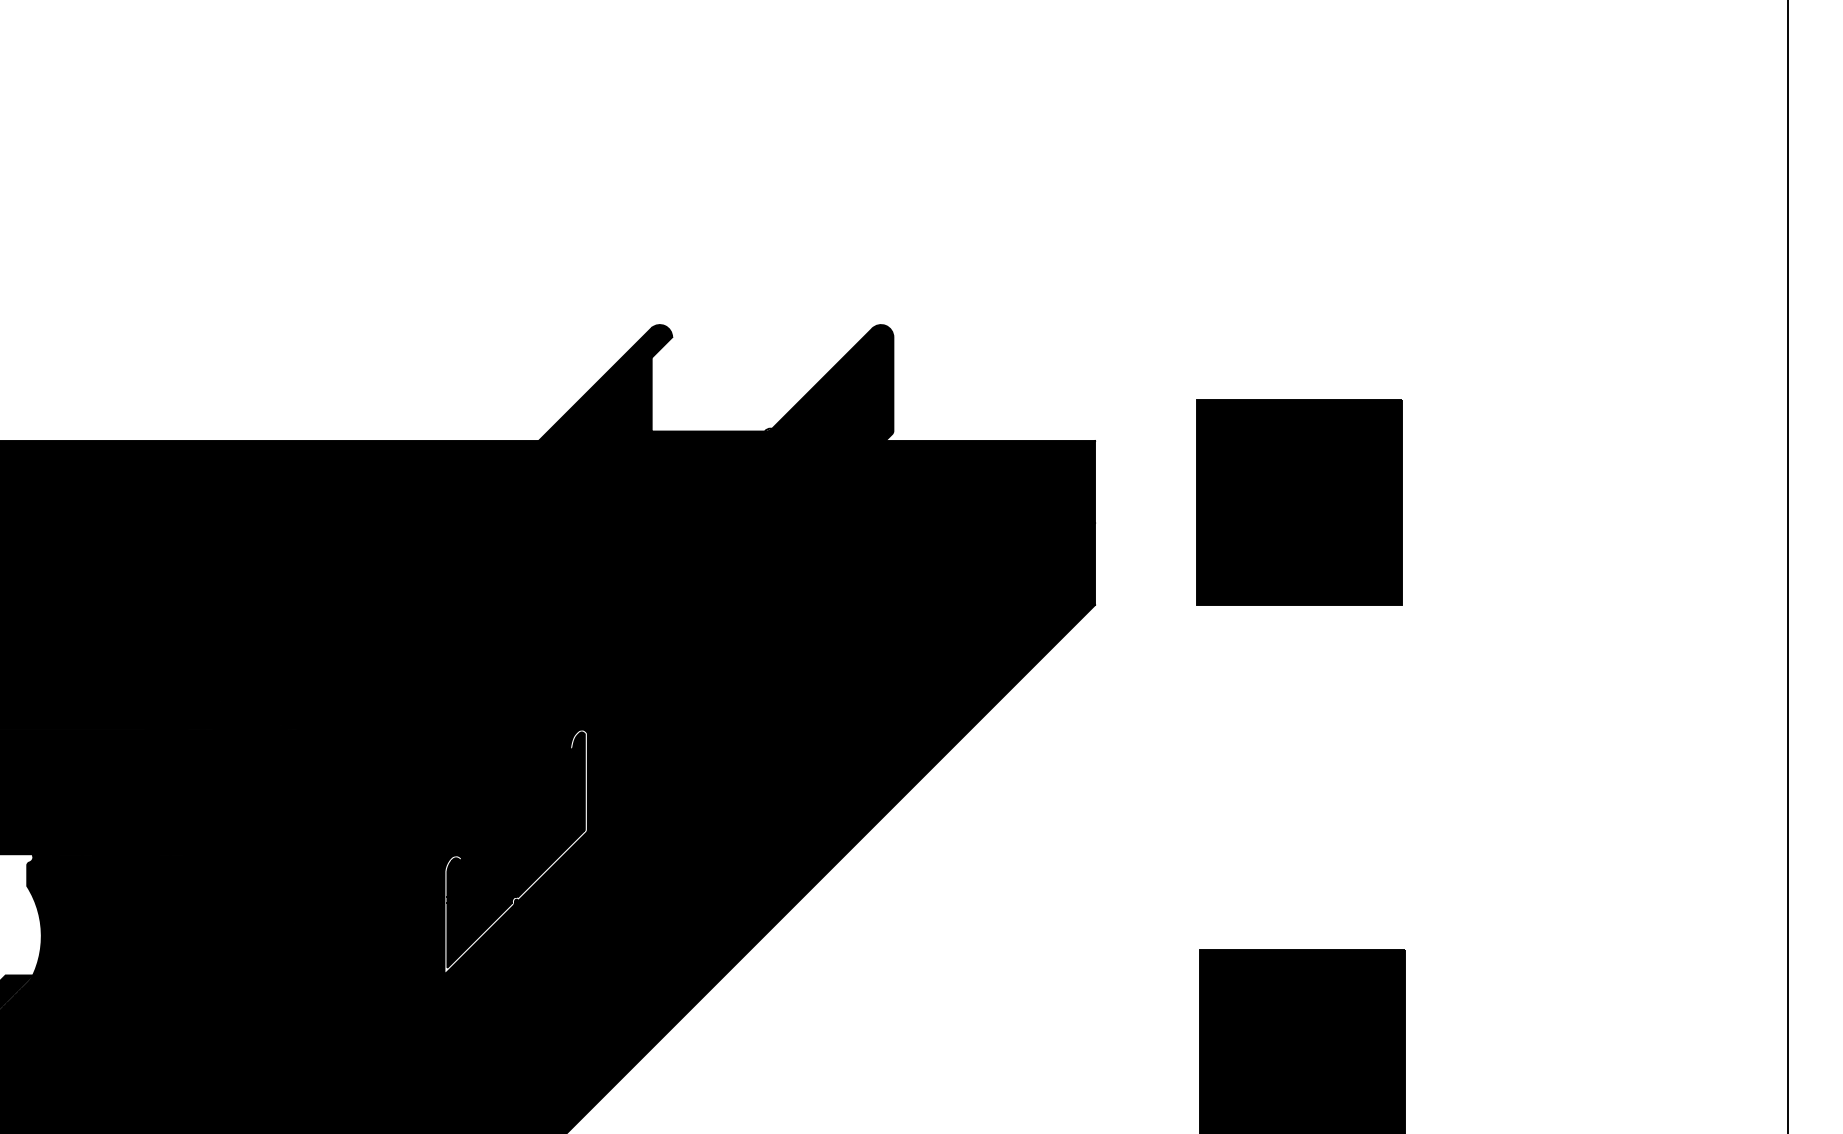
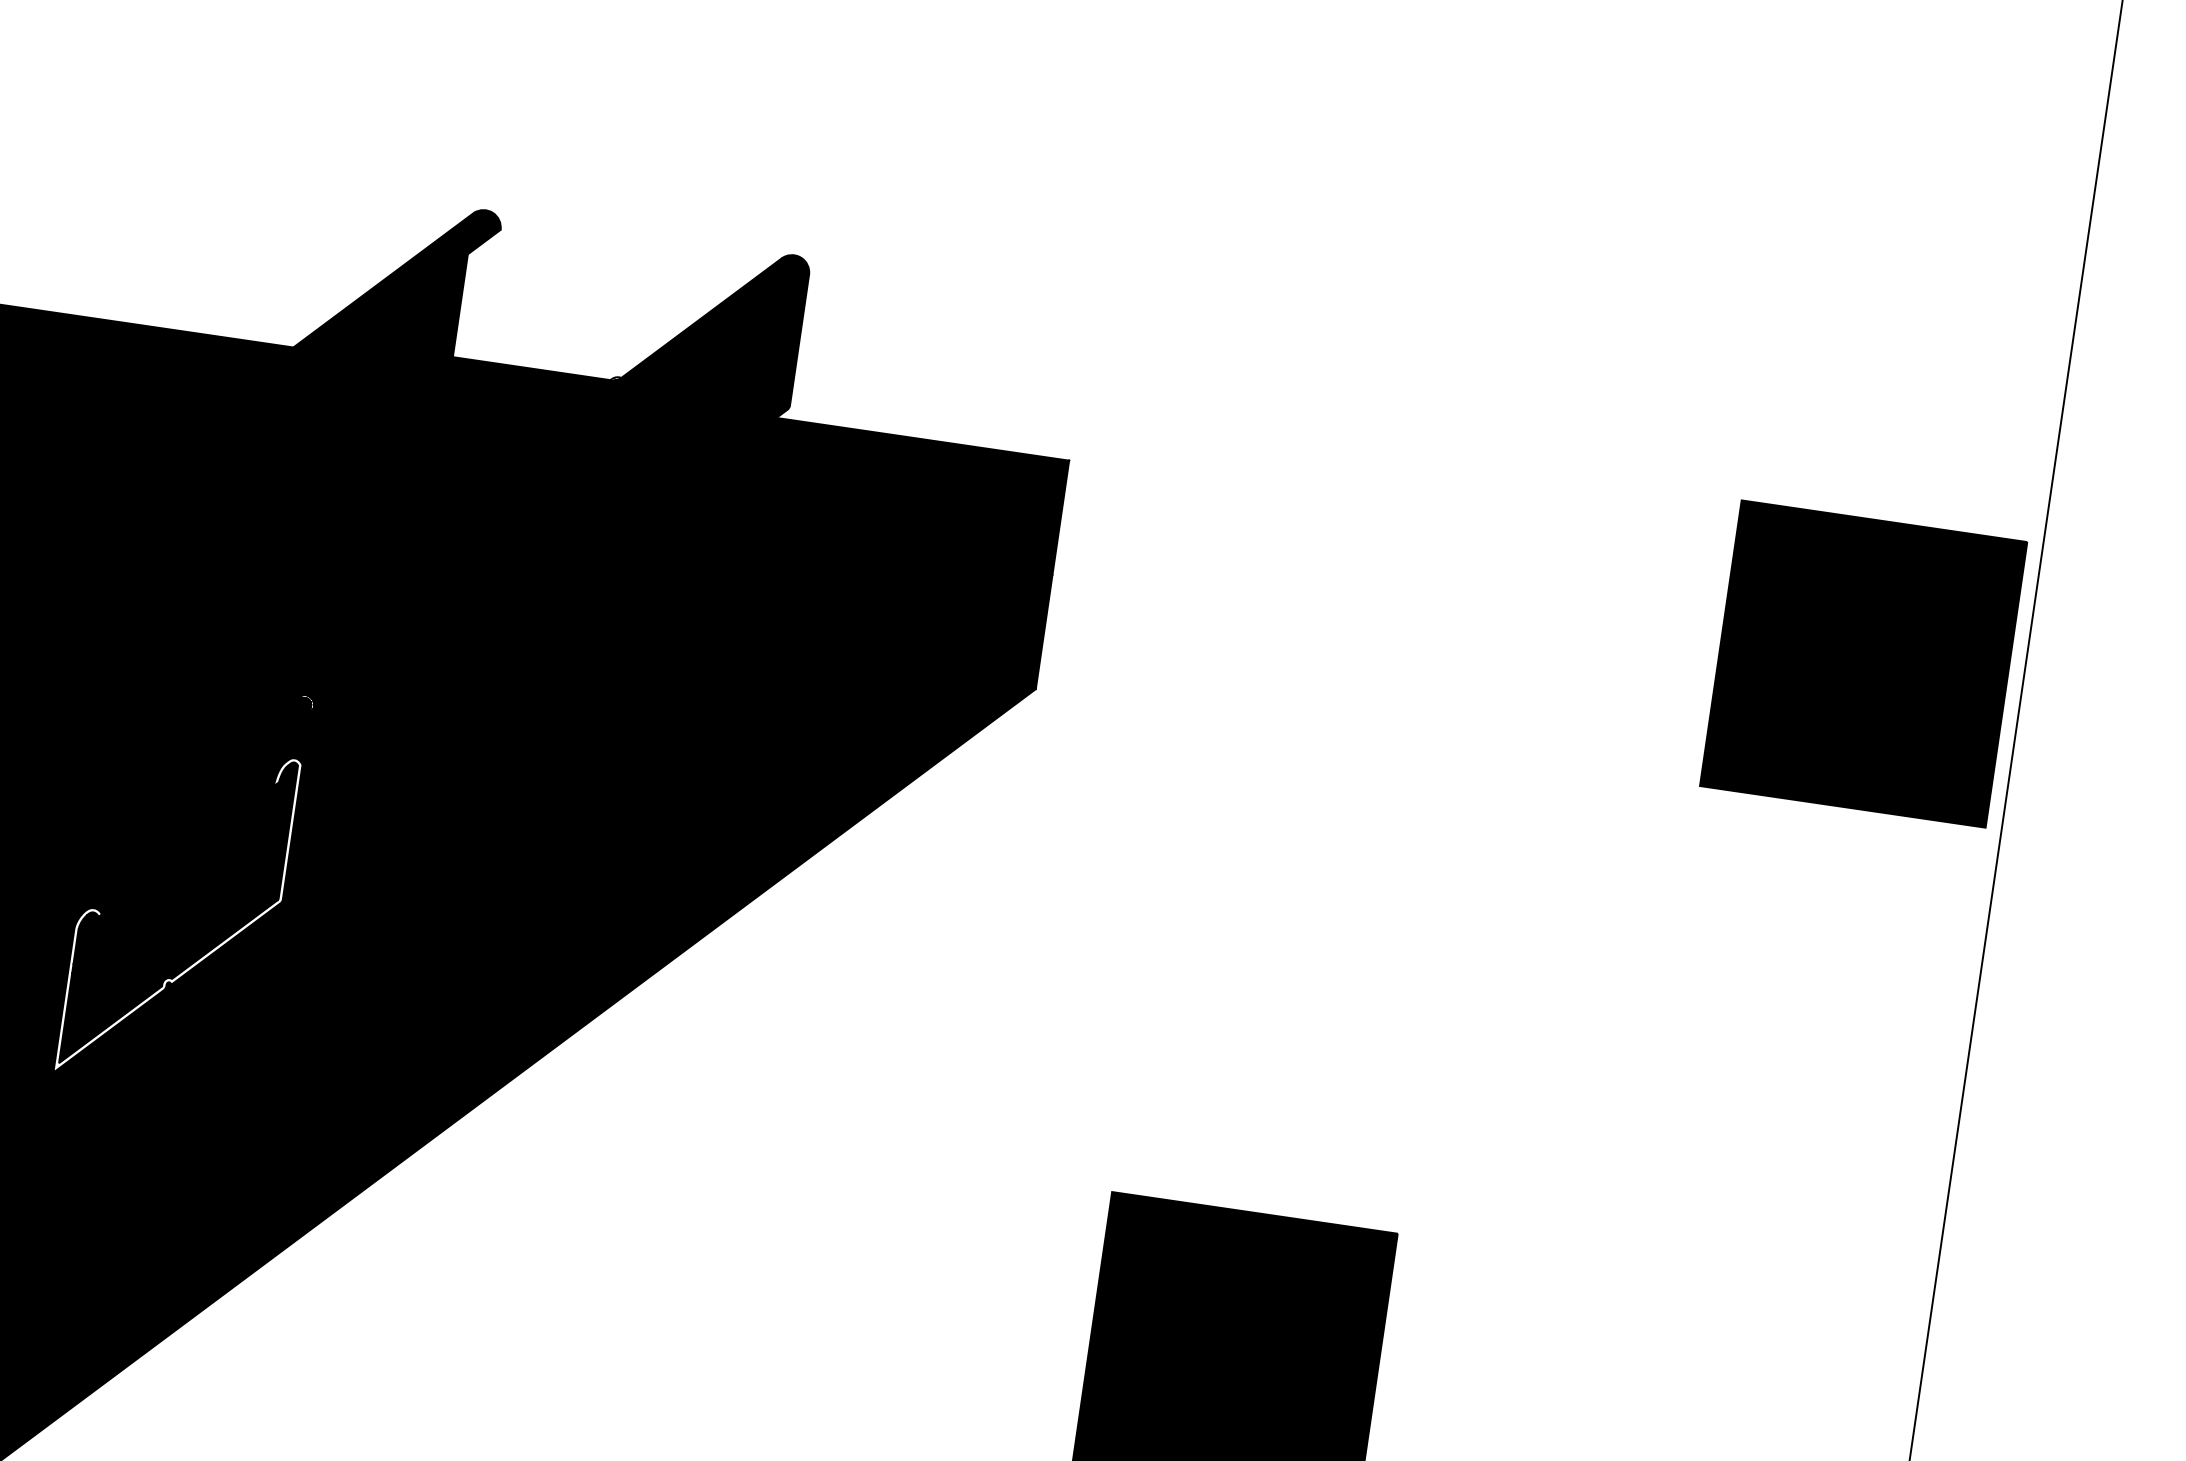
part: (1299, 502) -> (1863, 663), moved

